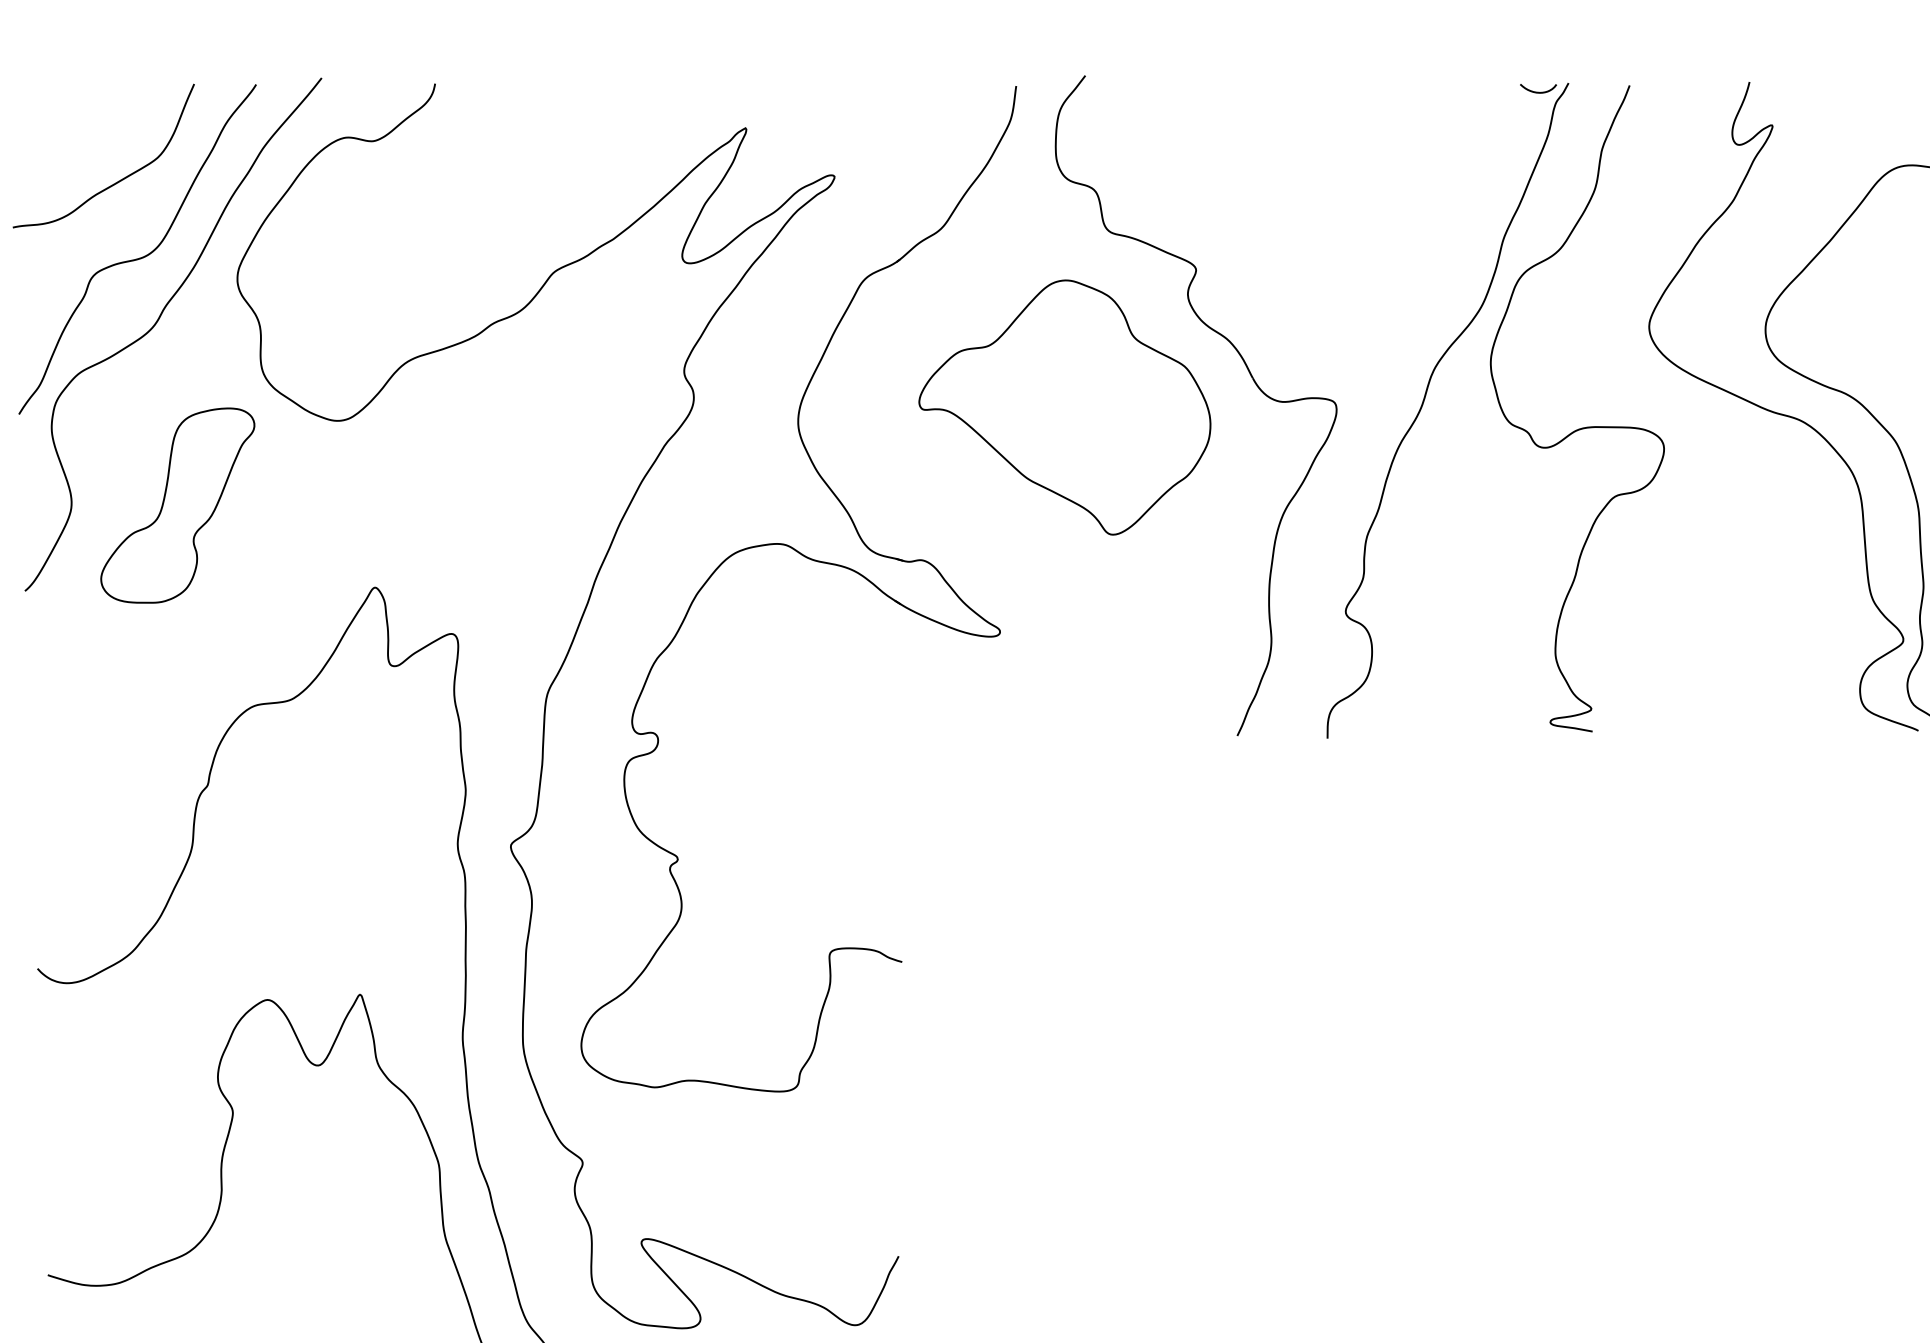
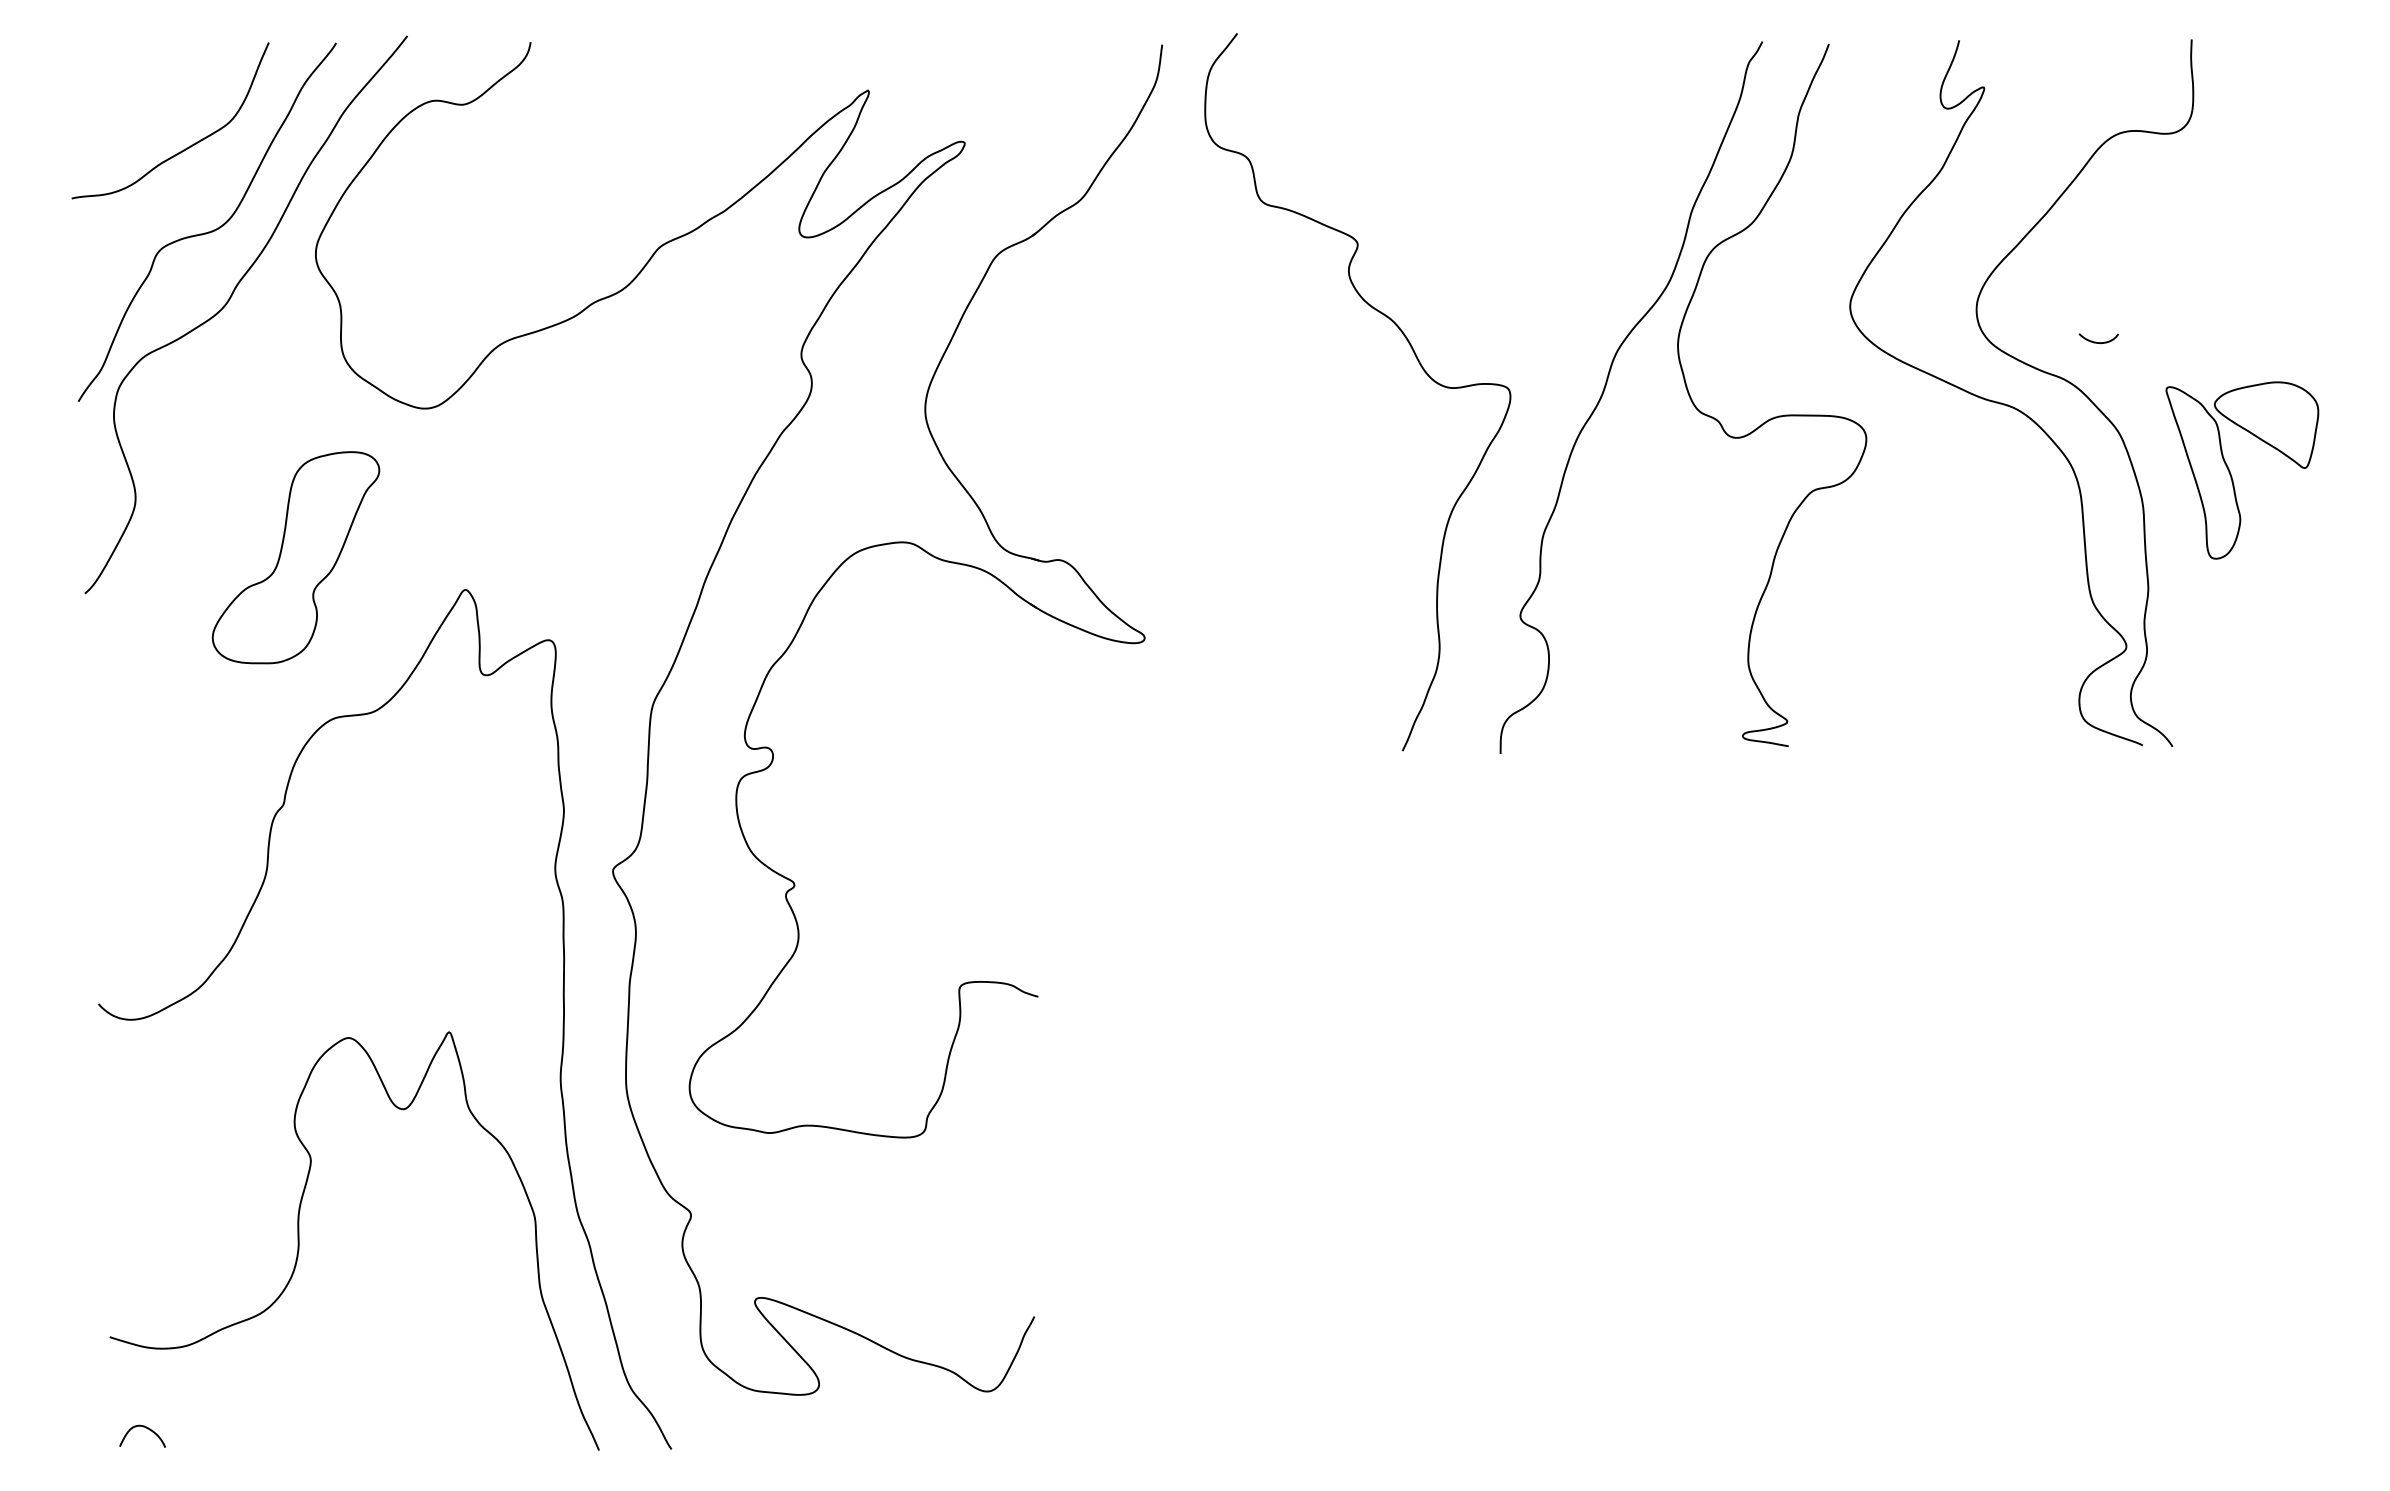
curve: (1536, 91) -> (2096, 341), moved
part: (1065, 407) -> (1215, 394), removed
part: (177, 505) -> (295, 557), moved

